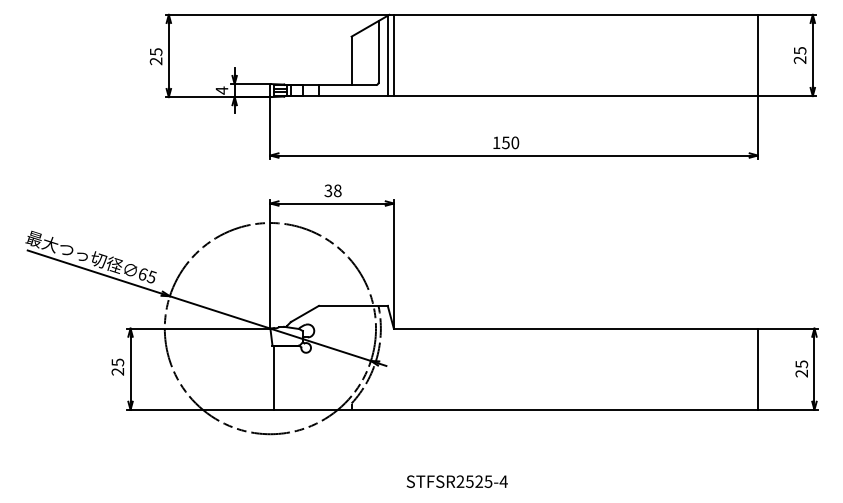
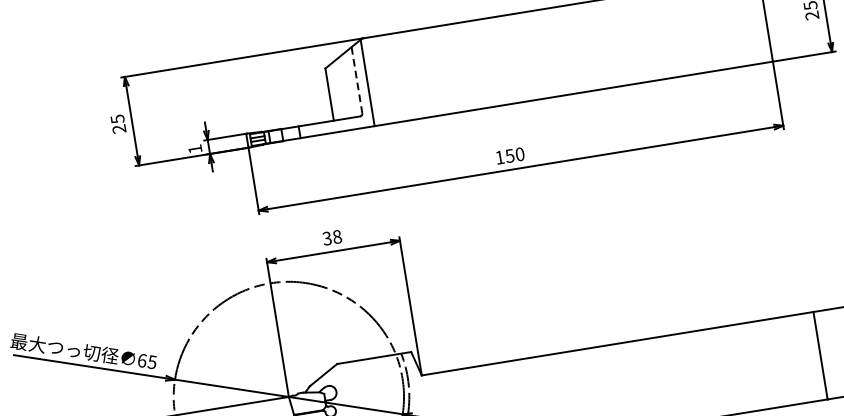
line: (378, 51) -> (356, 79), solid -> dashed
line: (393, 55) -> (373, 81), removed
text: (221, 90) -> (194, 149), 4 -> 1

